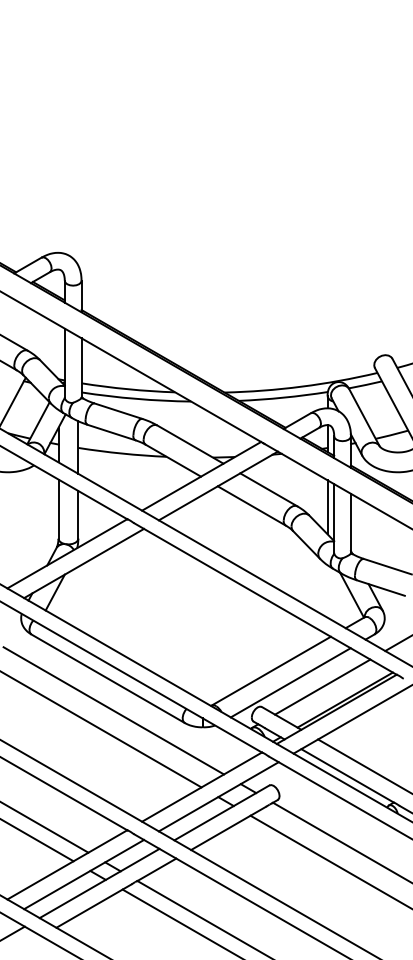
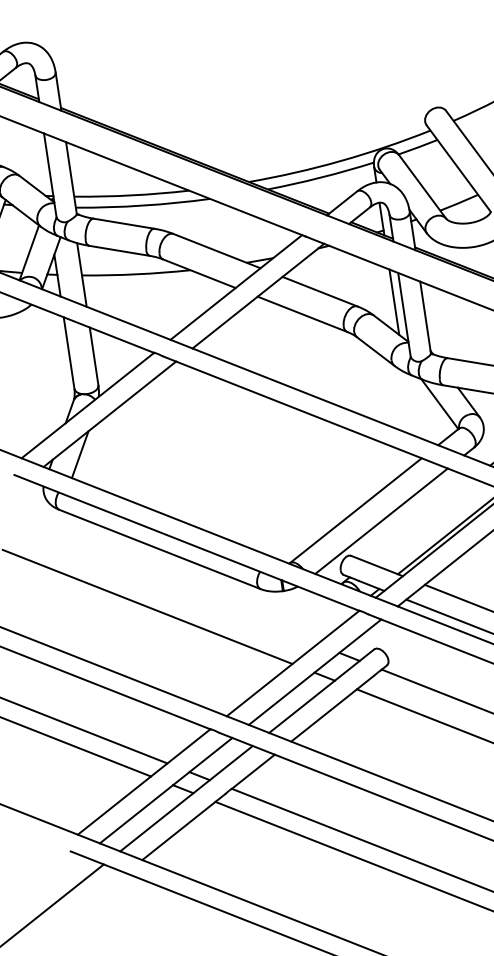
line: (322, 686) -> (420, 519), removed
line: (113, 710) -> (172, 586), removed

